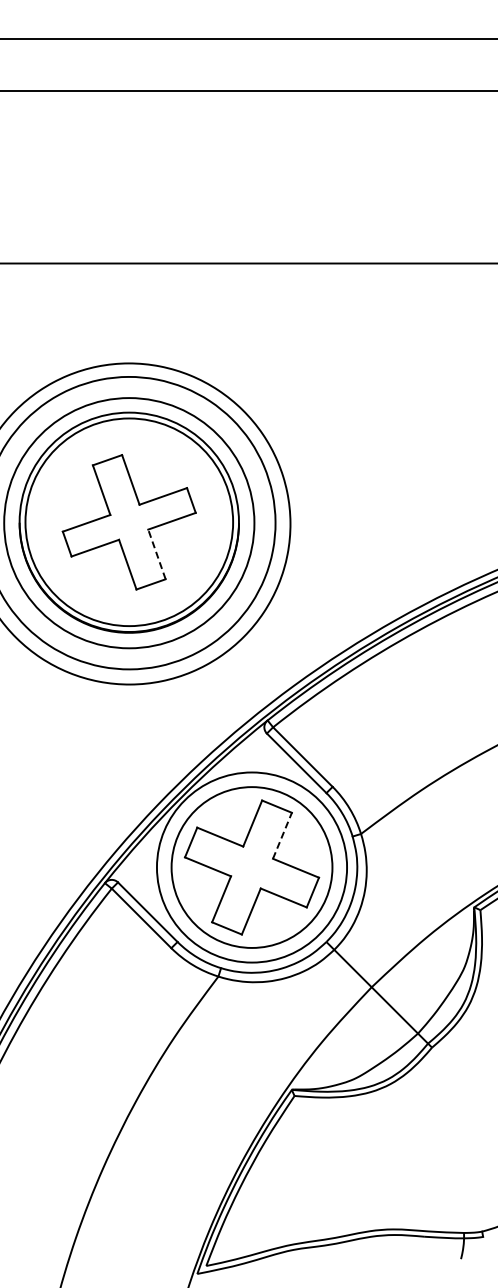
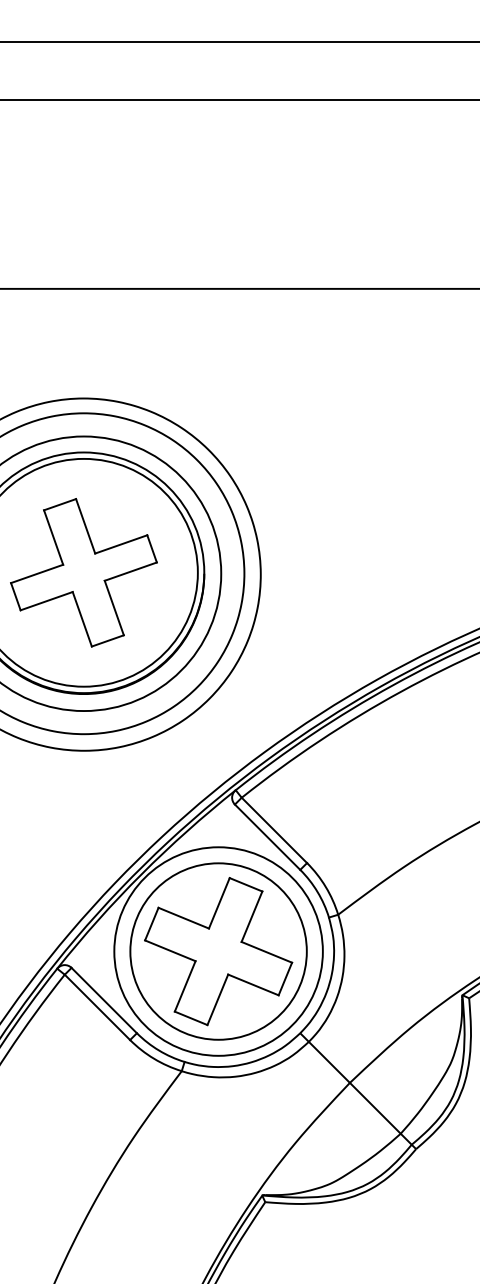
line: (156, 553) -> (113, 607), dashed -> solid
line: (282, 835) -> (252, 916), dashed -> solid

